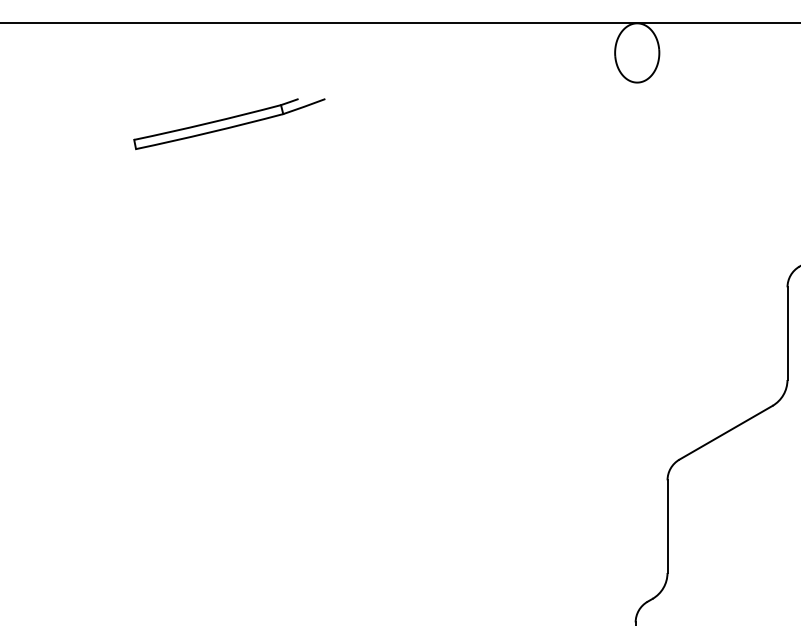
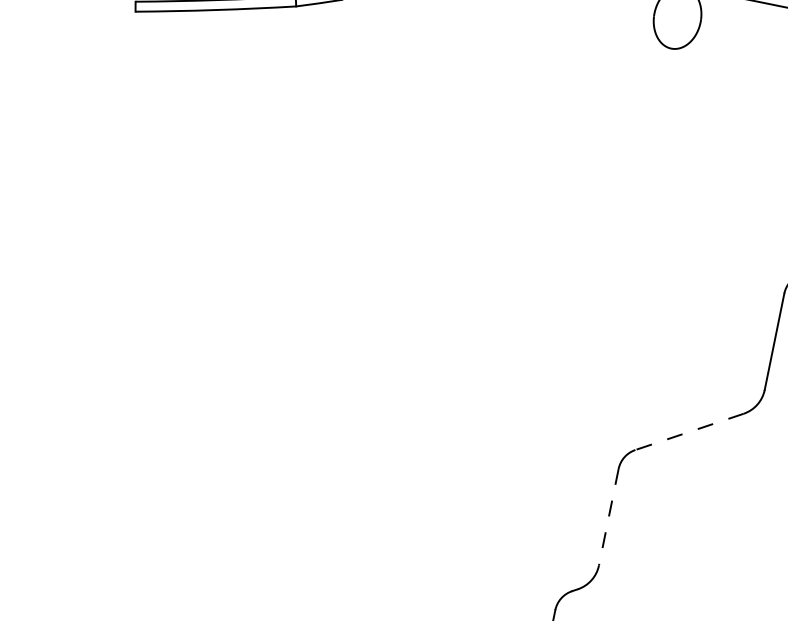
line: (726, 432) -> (690, 431), solid -> dashed
line: (667, 527) -> (608, 518), solid -> dashed

